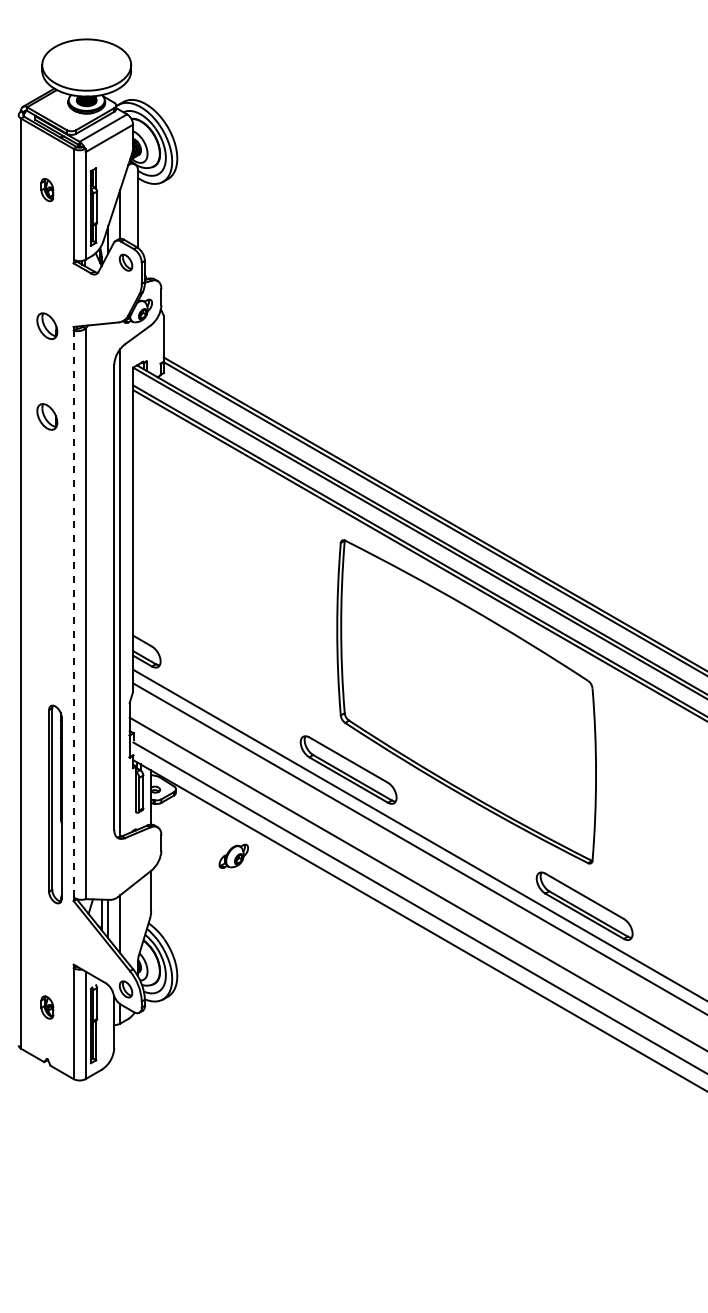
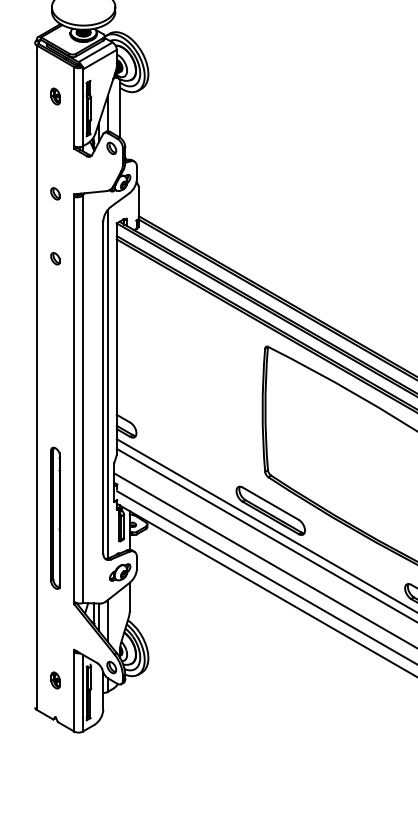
part: (47, 326) -> (55, 194), size x0.62
part: (47, 417) -> (55, 259), size x0.62
line: (73, 613) -> (74, 399), dashed -> solid
part: (55, 804) -> (55, 518), moved
part: (233, 855) -> (119, 571), moved

